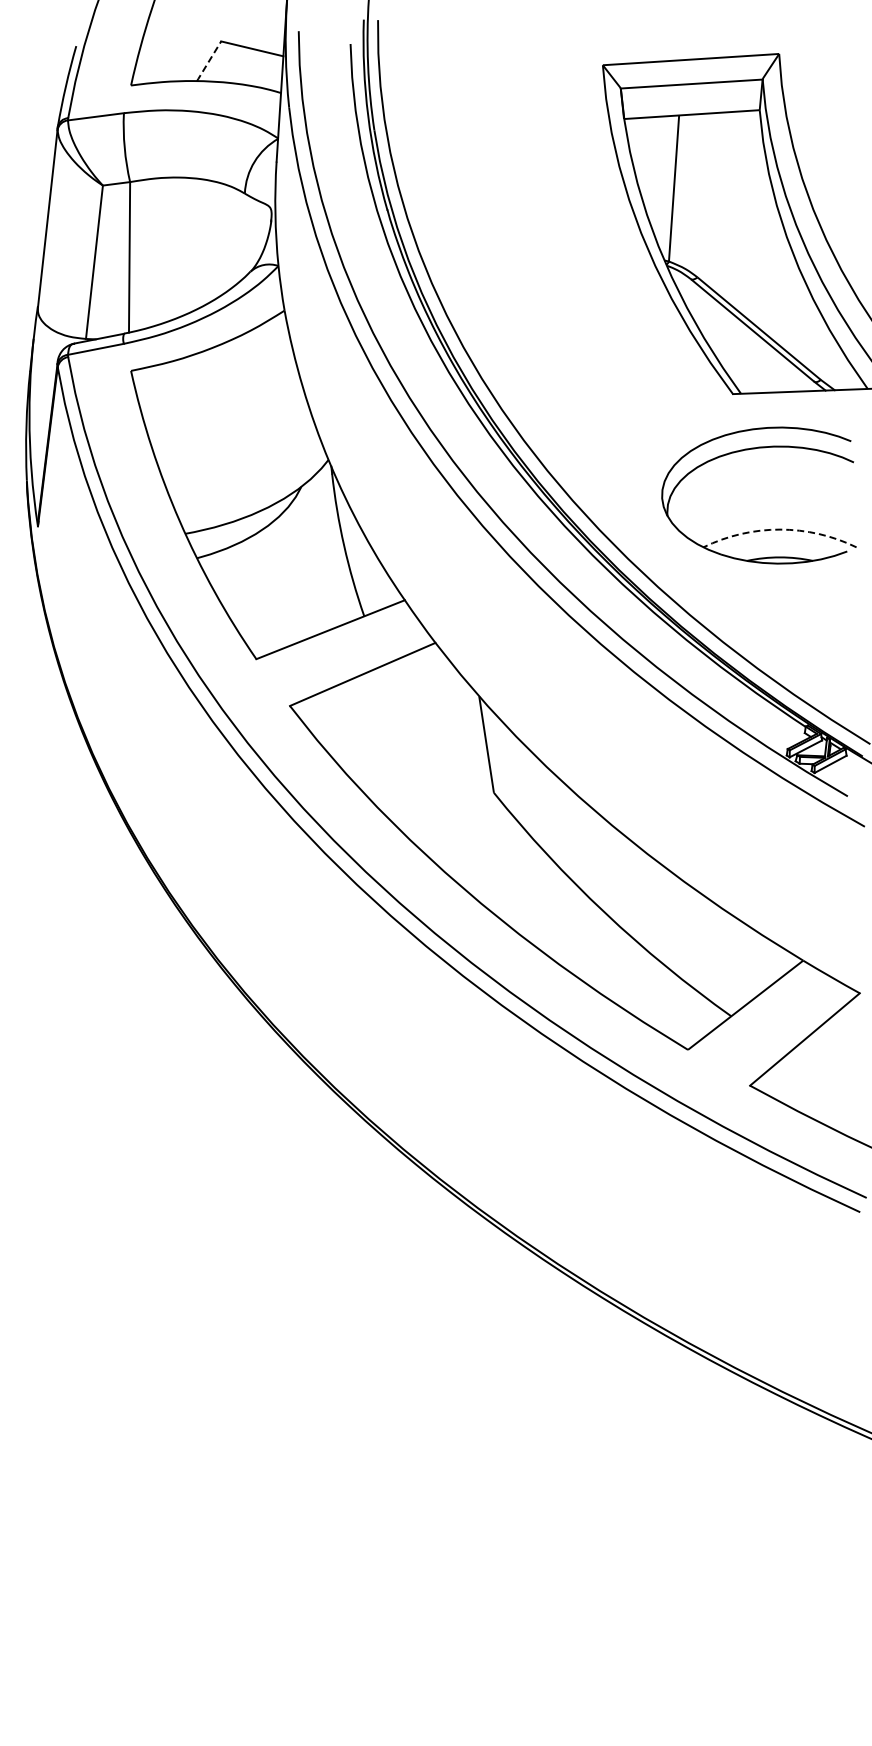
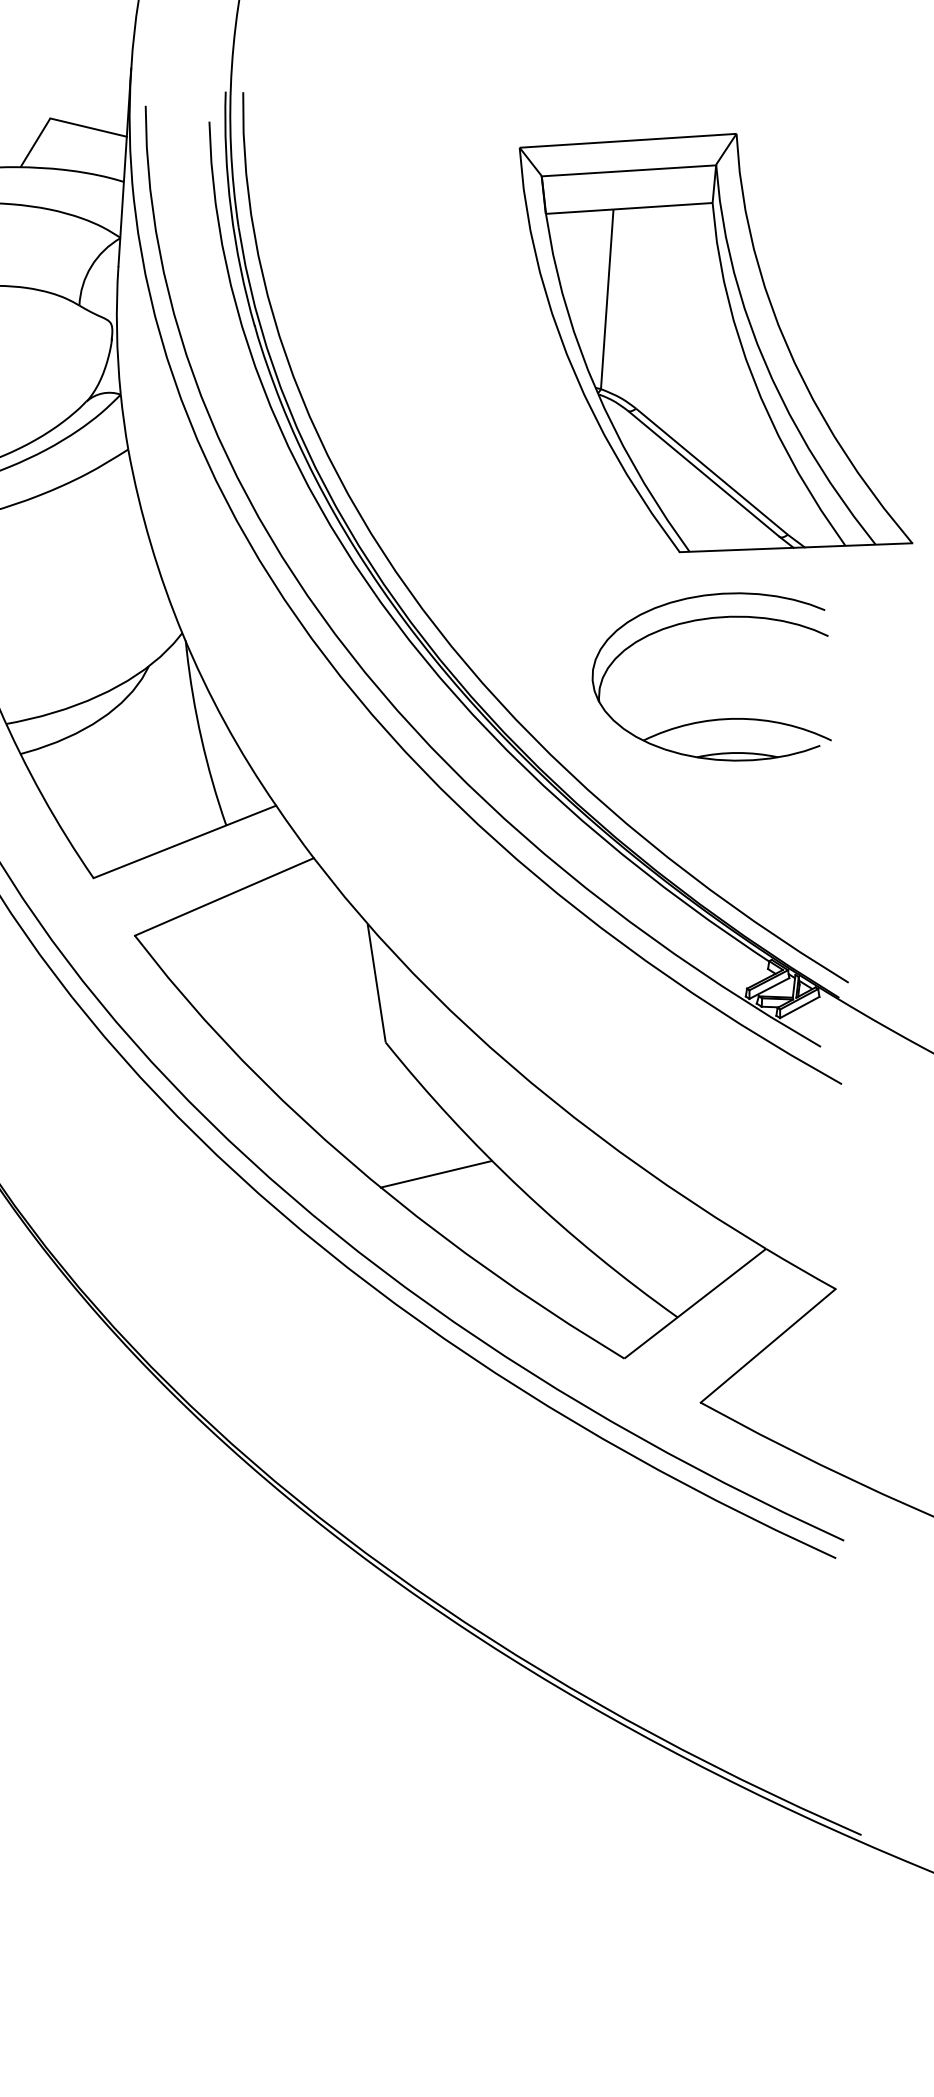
line: (208, 61) -> (34, 143), dashed -> solid
arc: (779, 529) -> (736, 718), dashed -> solid
line: (534, 899) -> (435, 1173), added

